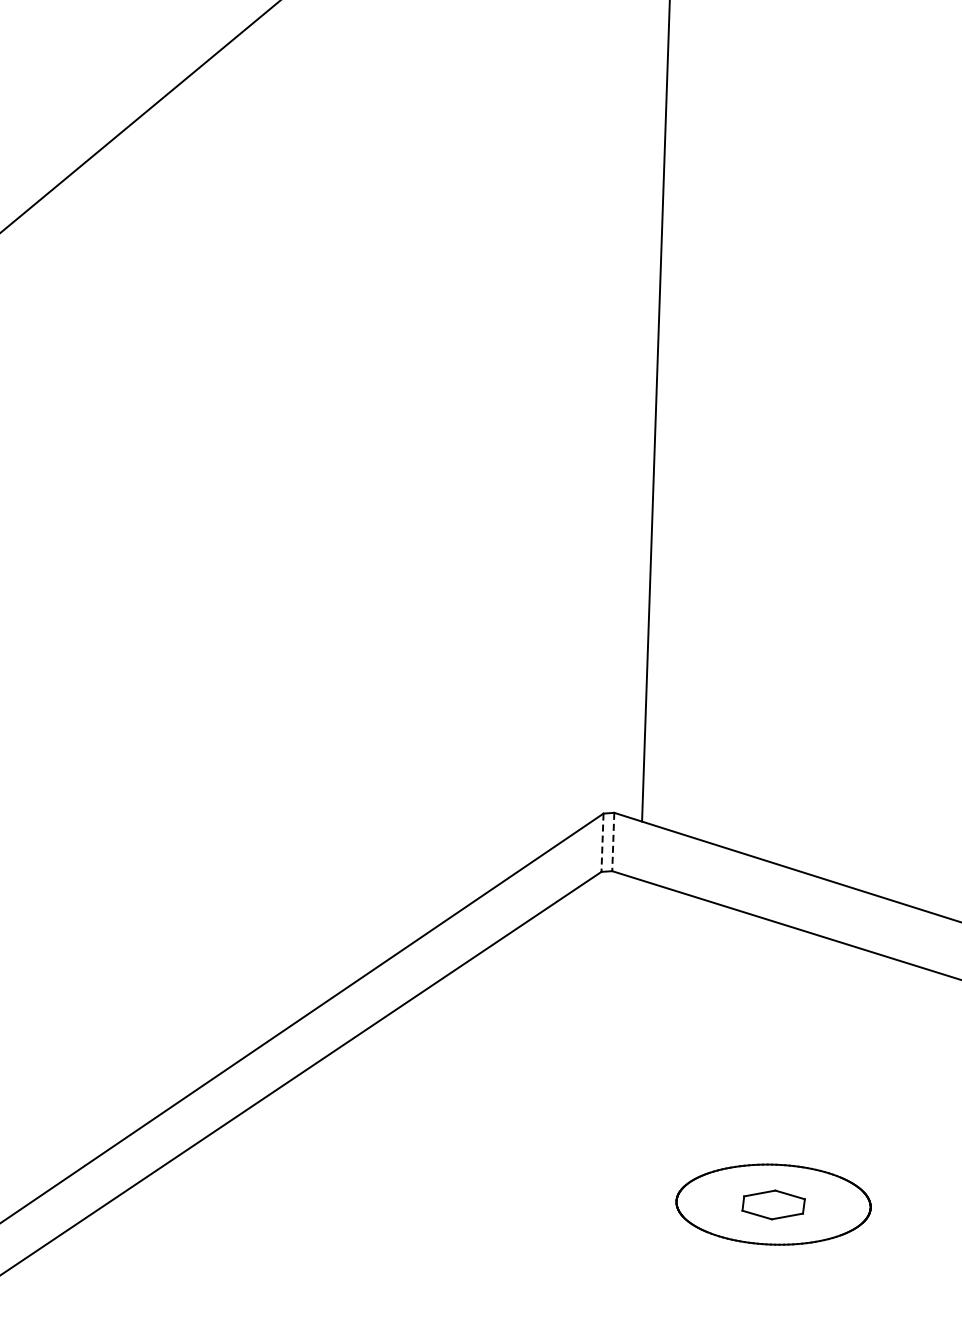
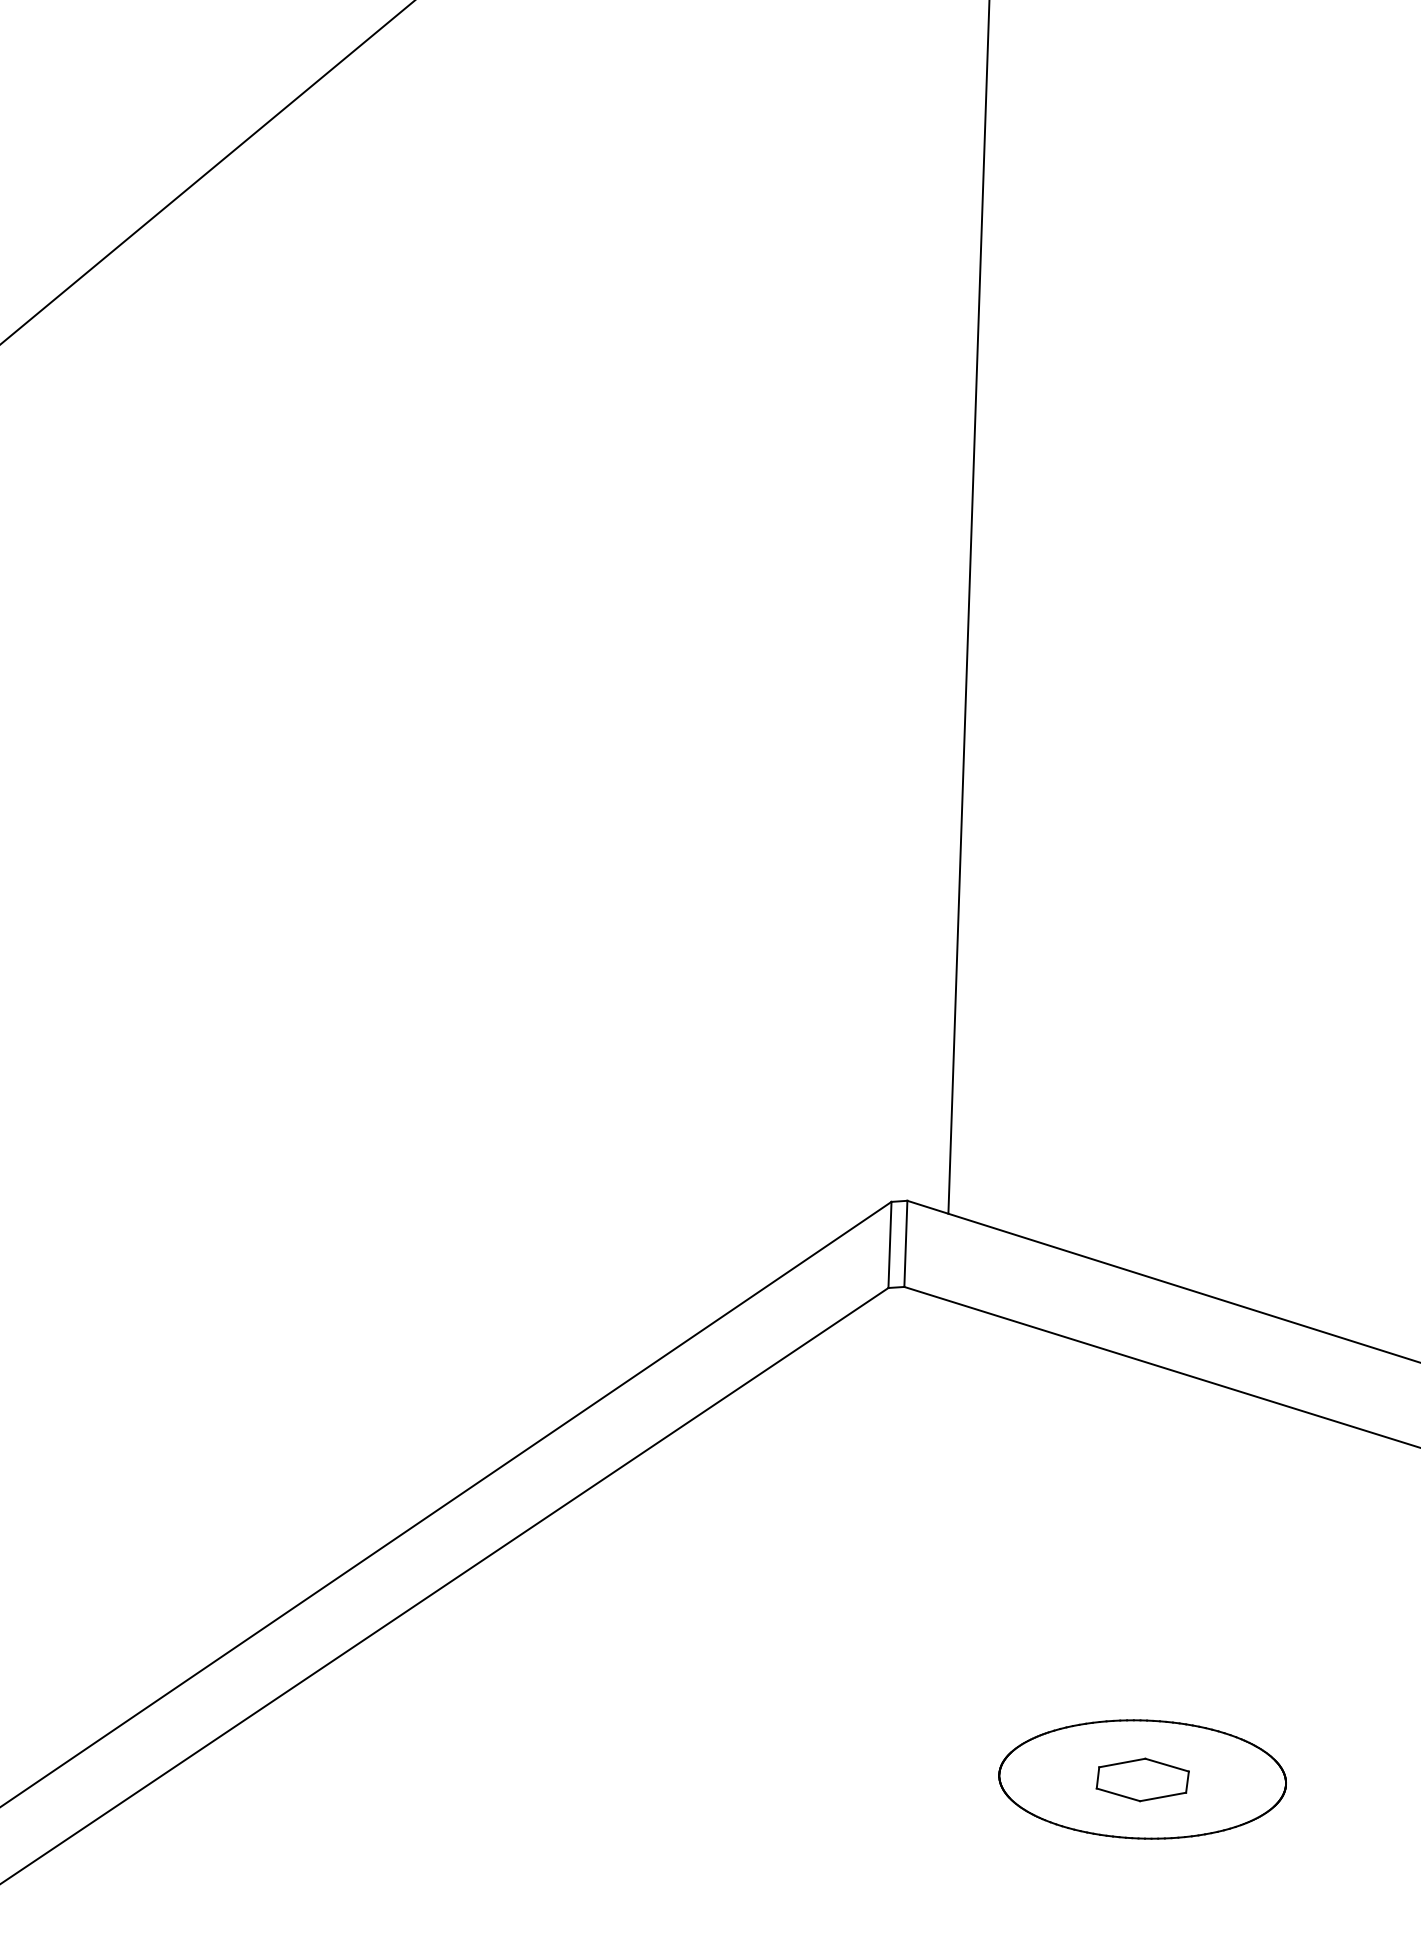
line: (613, 842) -> (906, 1244), dashed -> solid
line: (602, 843) -> (889, 1246), dashed -> solid

